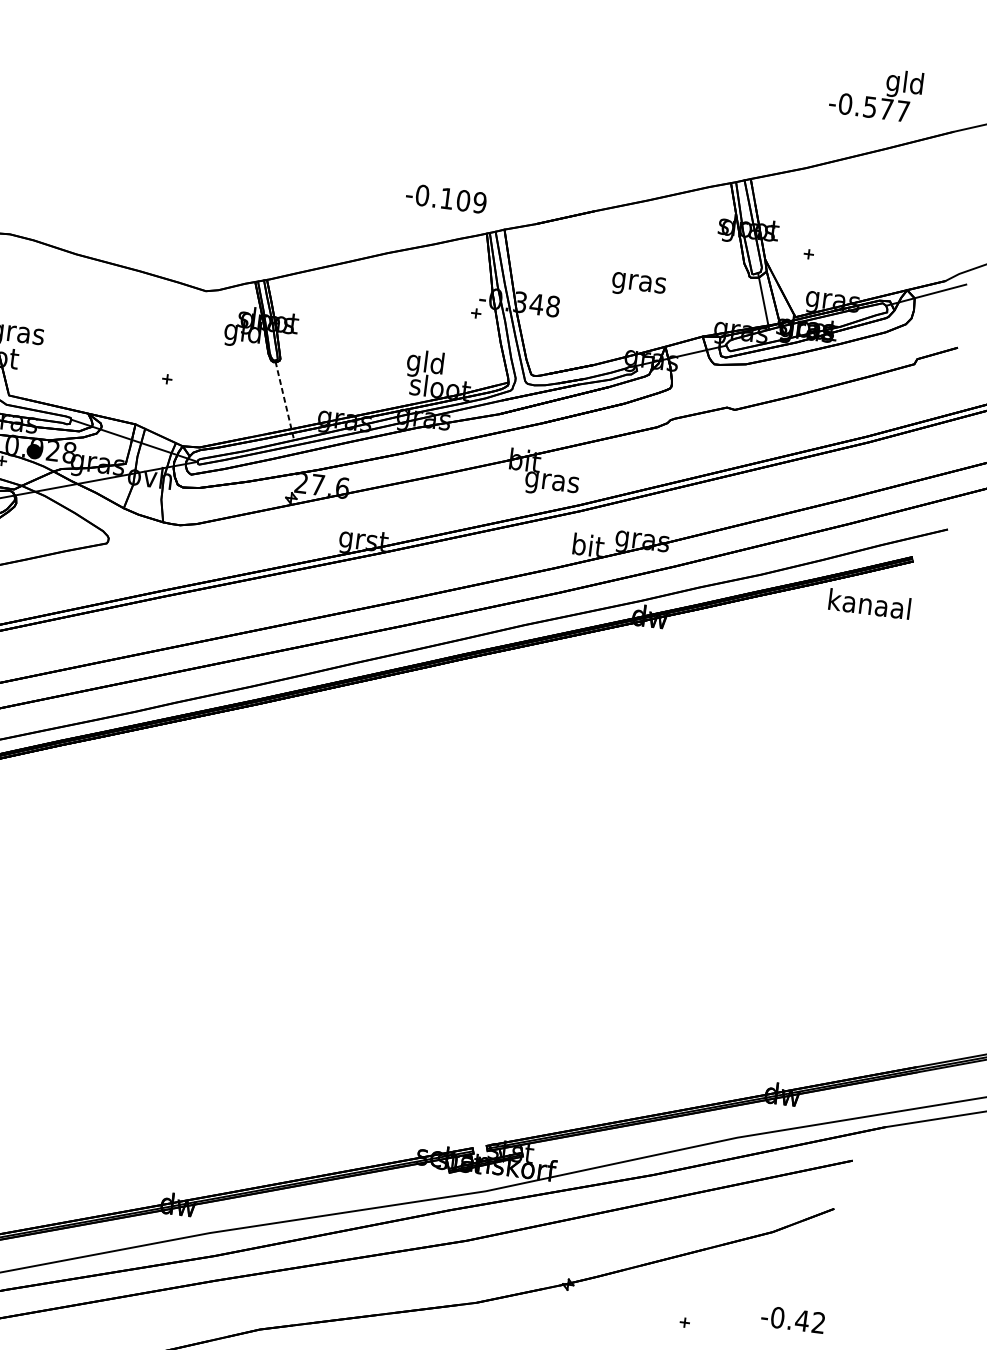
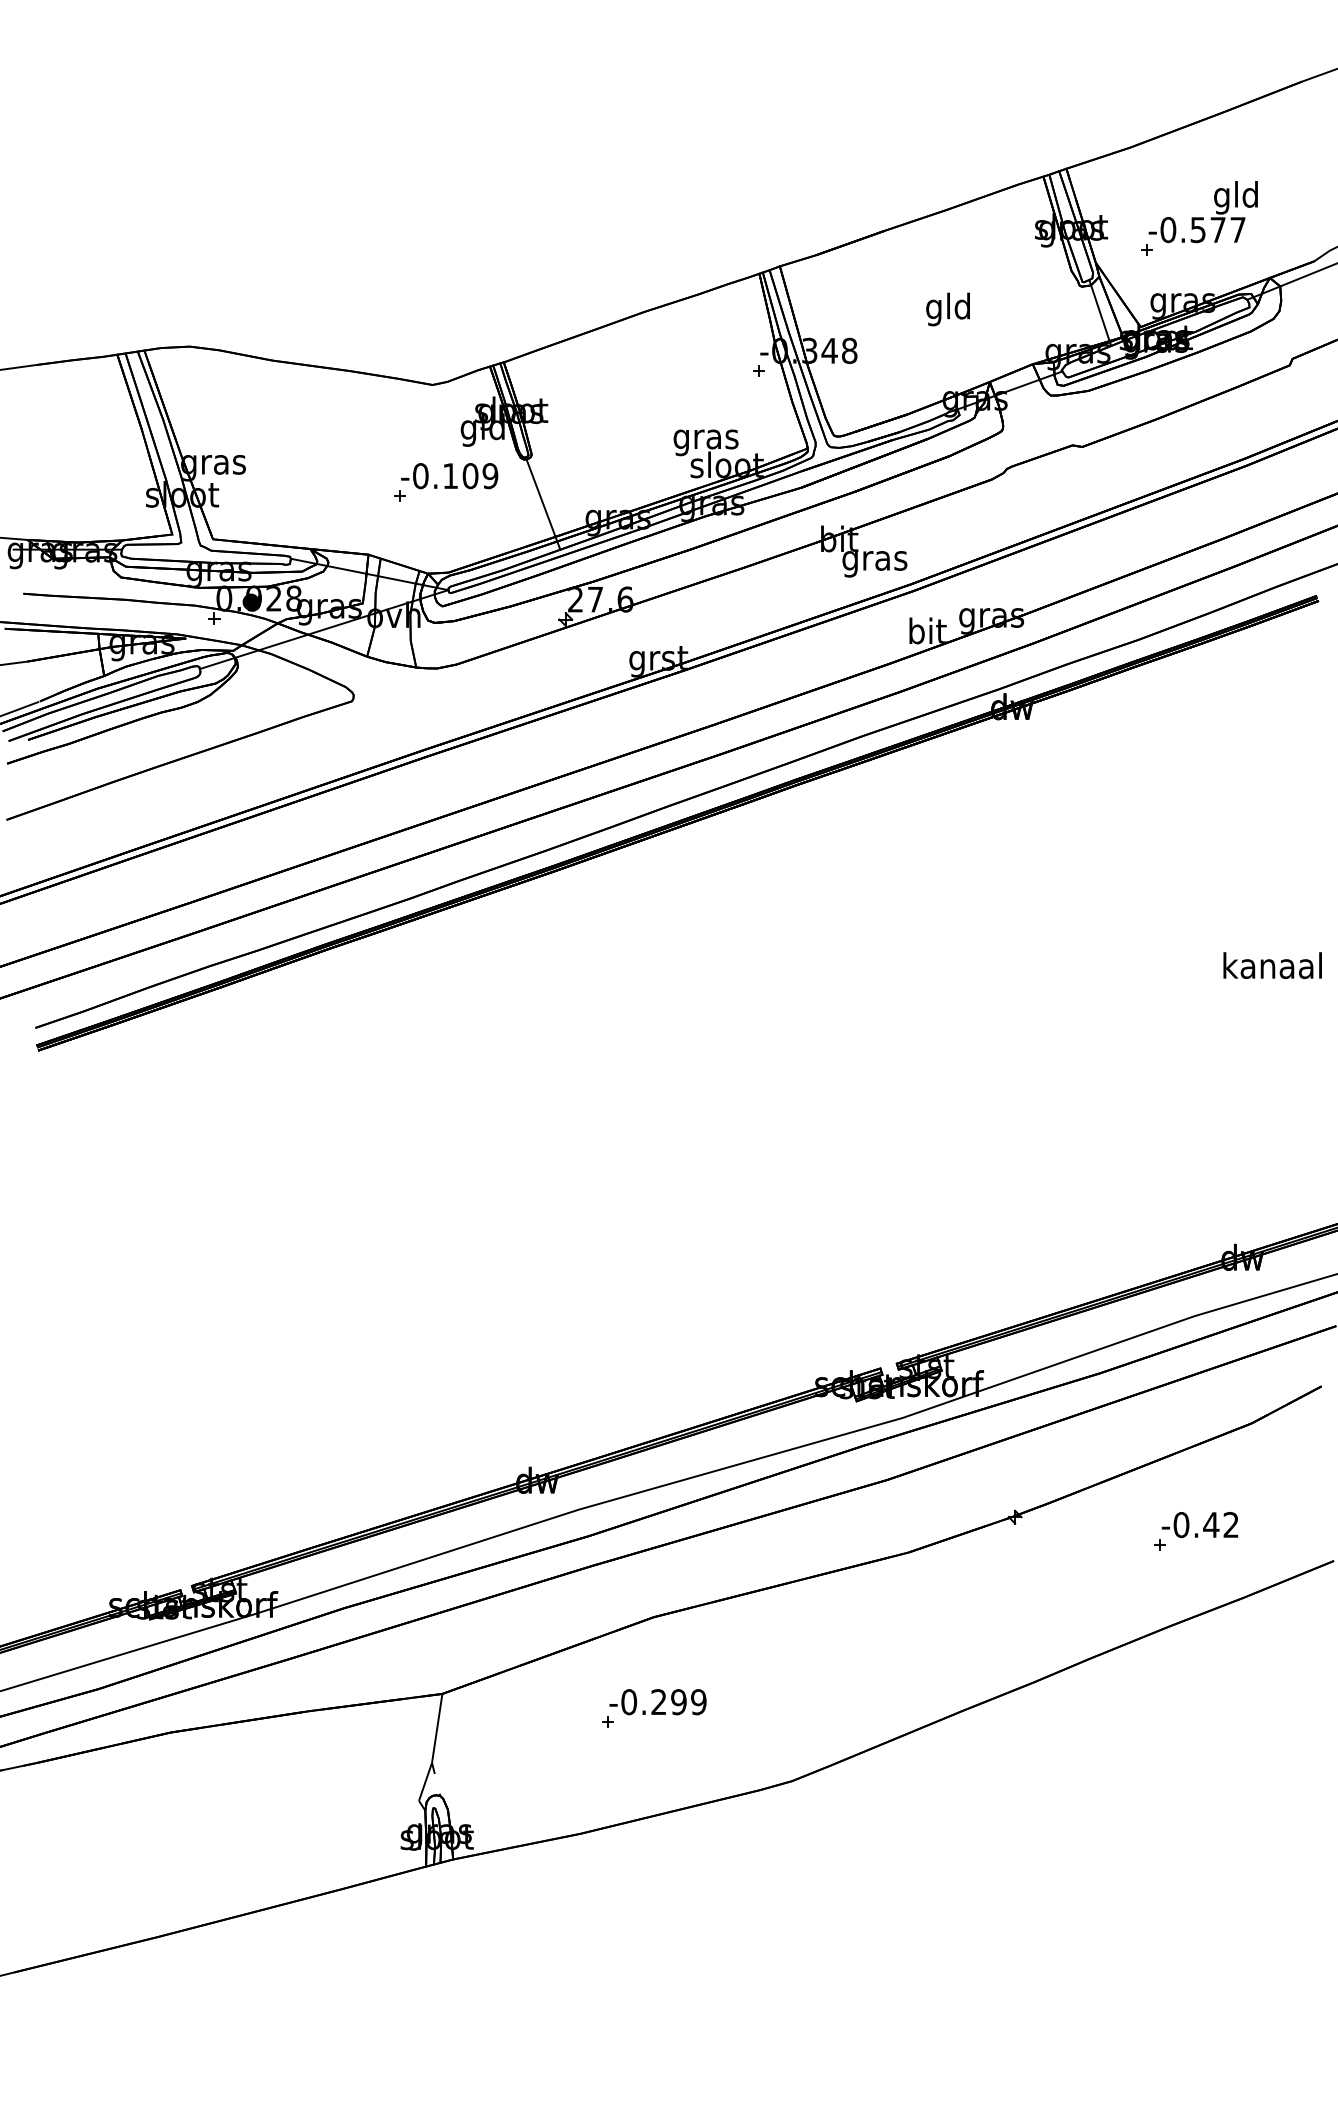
text: (875, 93) -> (1202, 212), moved
text: (446, 198) -> (449, 476), moved
text: (638, 282) -> (948, 309), gras -> gld
text: (425, 364) -> (705, 439), gld -> gras
line: (284, 401) -> (543, 504), dashed -> solid
text: (869, 603) -> (1272, 965), moved
text: (792, 1320) -> (1199, 1525), moved

